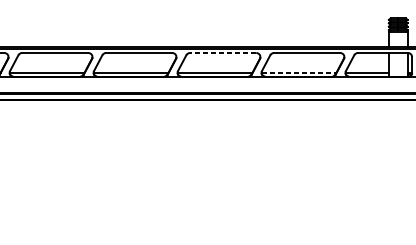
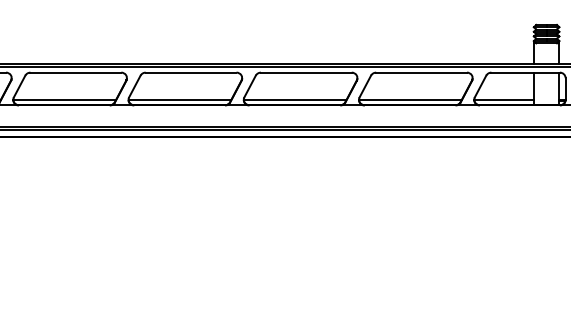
line: (222, 52) -> (305, 72), dashed -> solid
line: (299, 73) -> (410, 100), dashed -> solid

